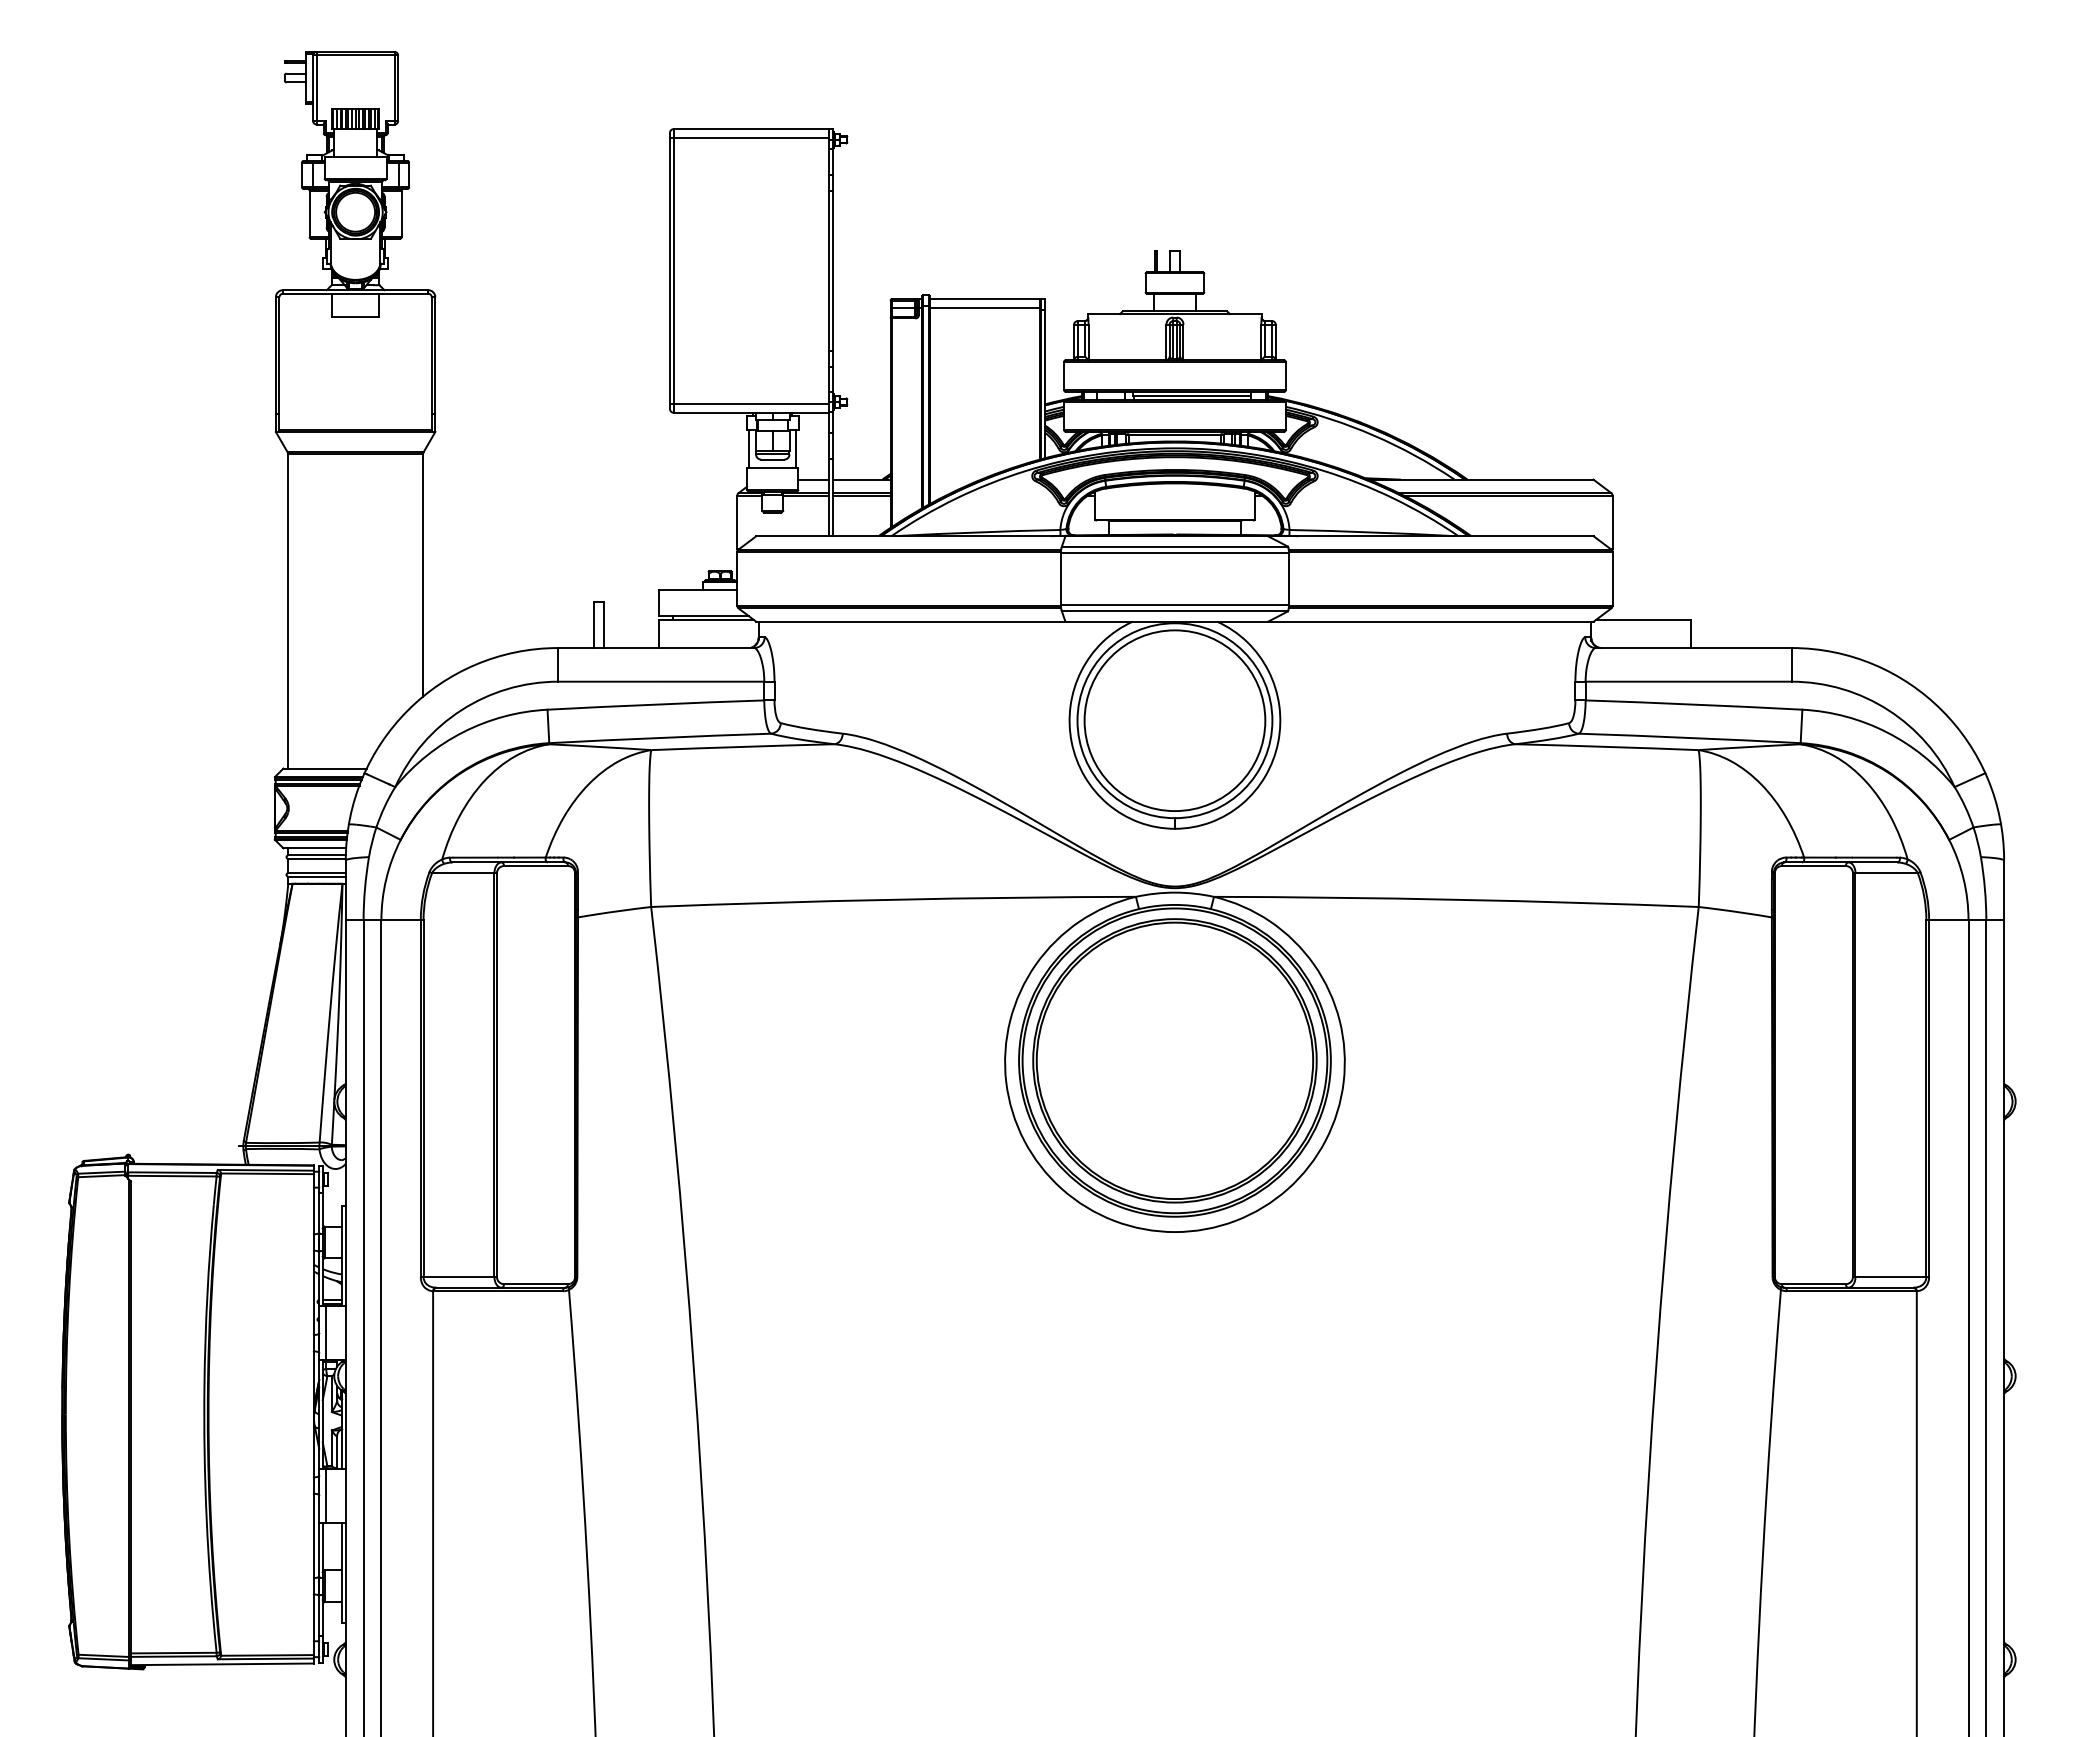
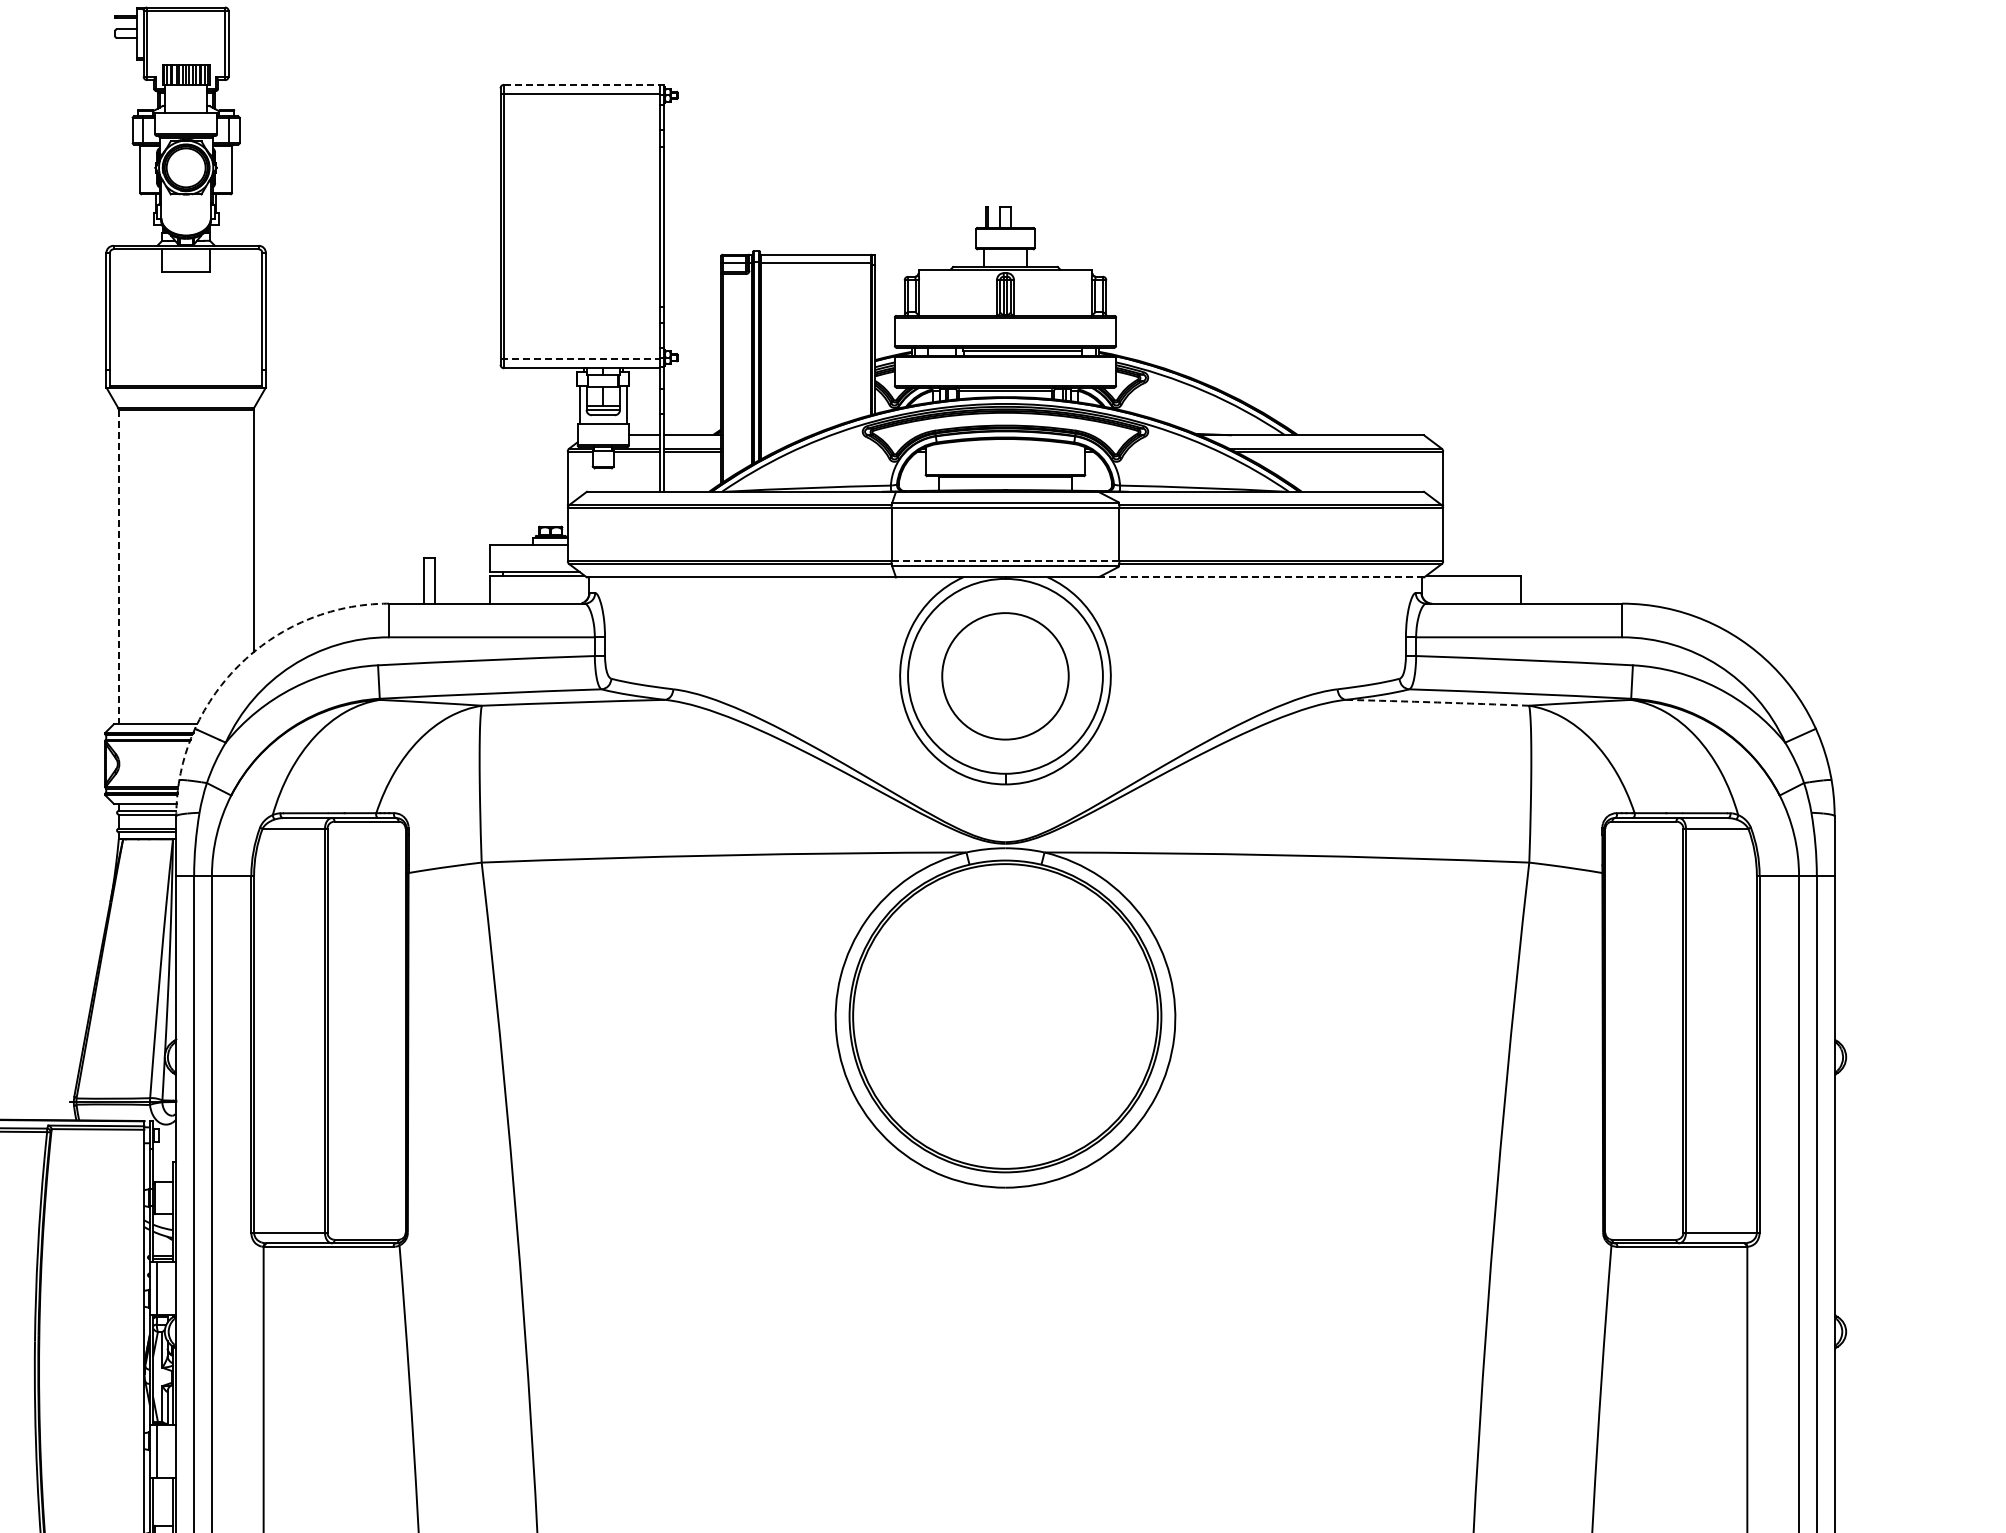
line: (753, 129) -> (584, 85), solid -> dashed
line: (749, 403) -> (580, 359), solid -> dashed
line: (1174, 605) -> (1005, 561), solid -> dashed
line: (288, 611) -> (119, 567), solid -> dashed
line: (1430, 621) -> (1261, 577), solid -> dashed
arc: (408, 710) -> (239, 666), solid -> dashed
circle: (1174, 720) -> (1005, 676), size x0.7
arc: (1606, 746) -> (1437, 702), solid -> dashed
part: (1174, 1060) -> (1005, 1016), removed

